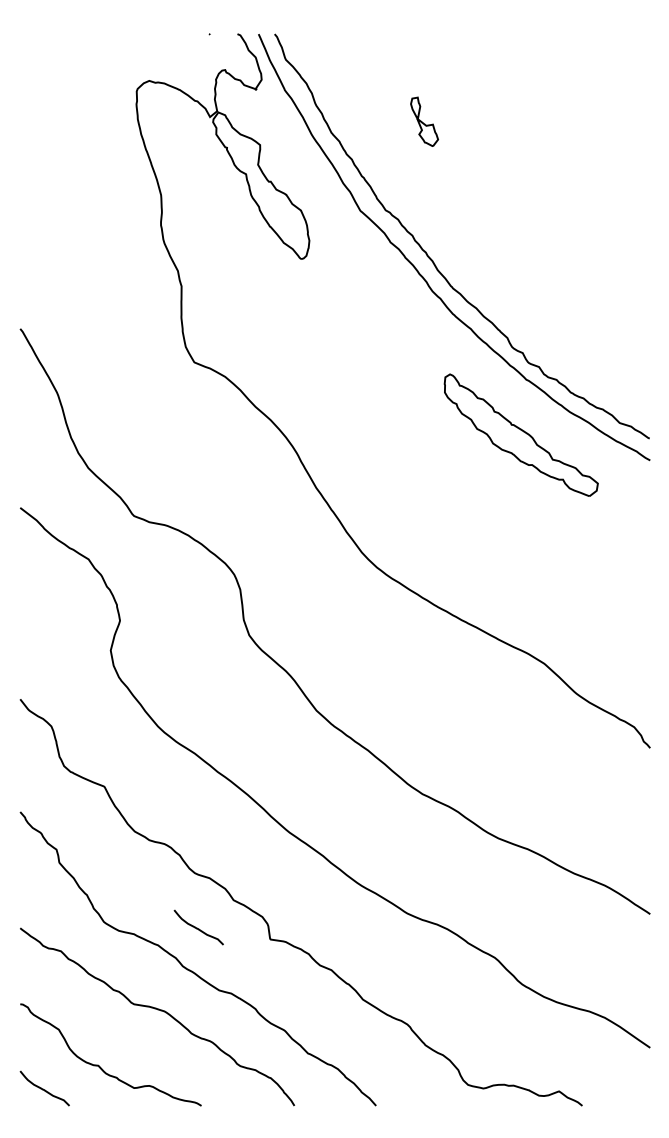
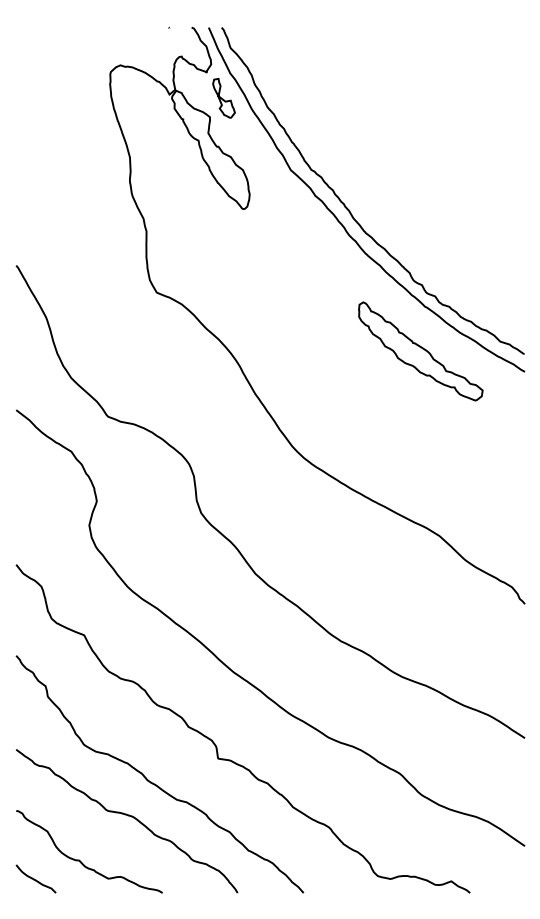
part: (424, 121) -> (223, 98), moved
curve: (197, 927) -> (159, 748), removed

